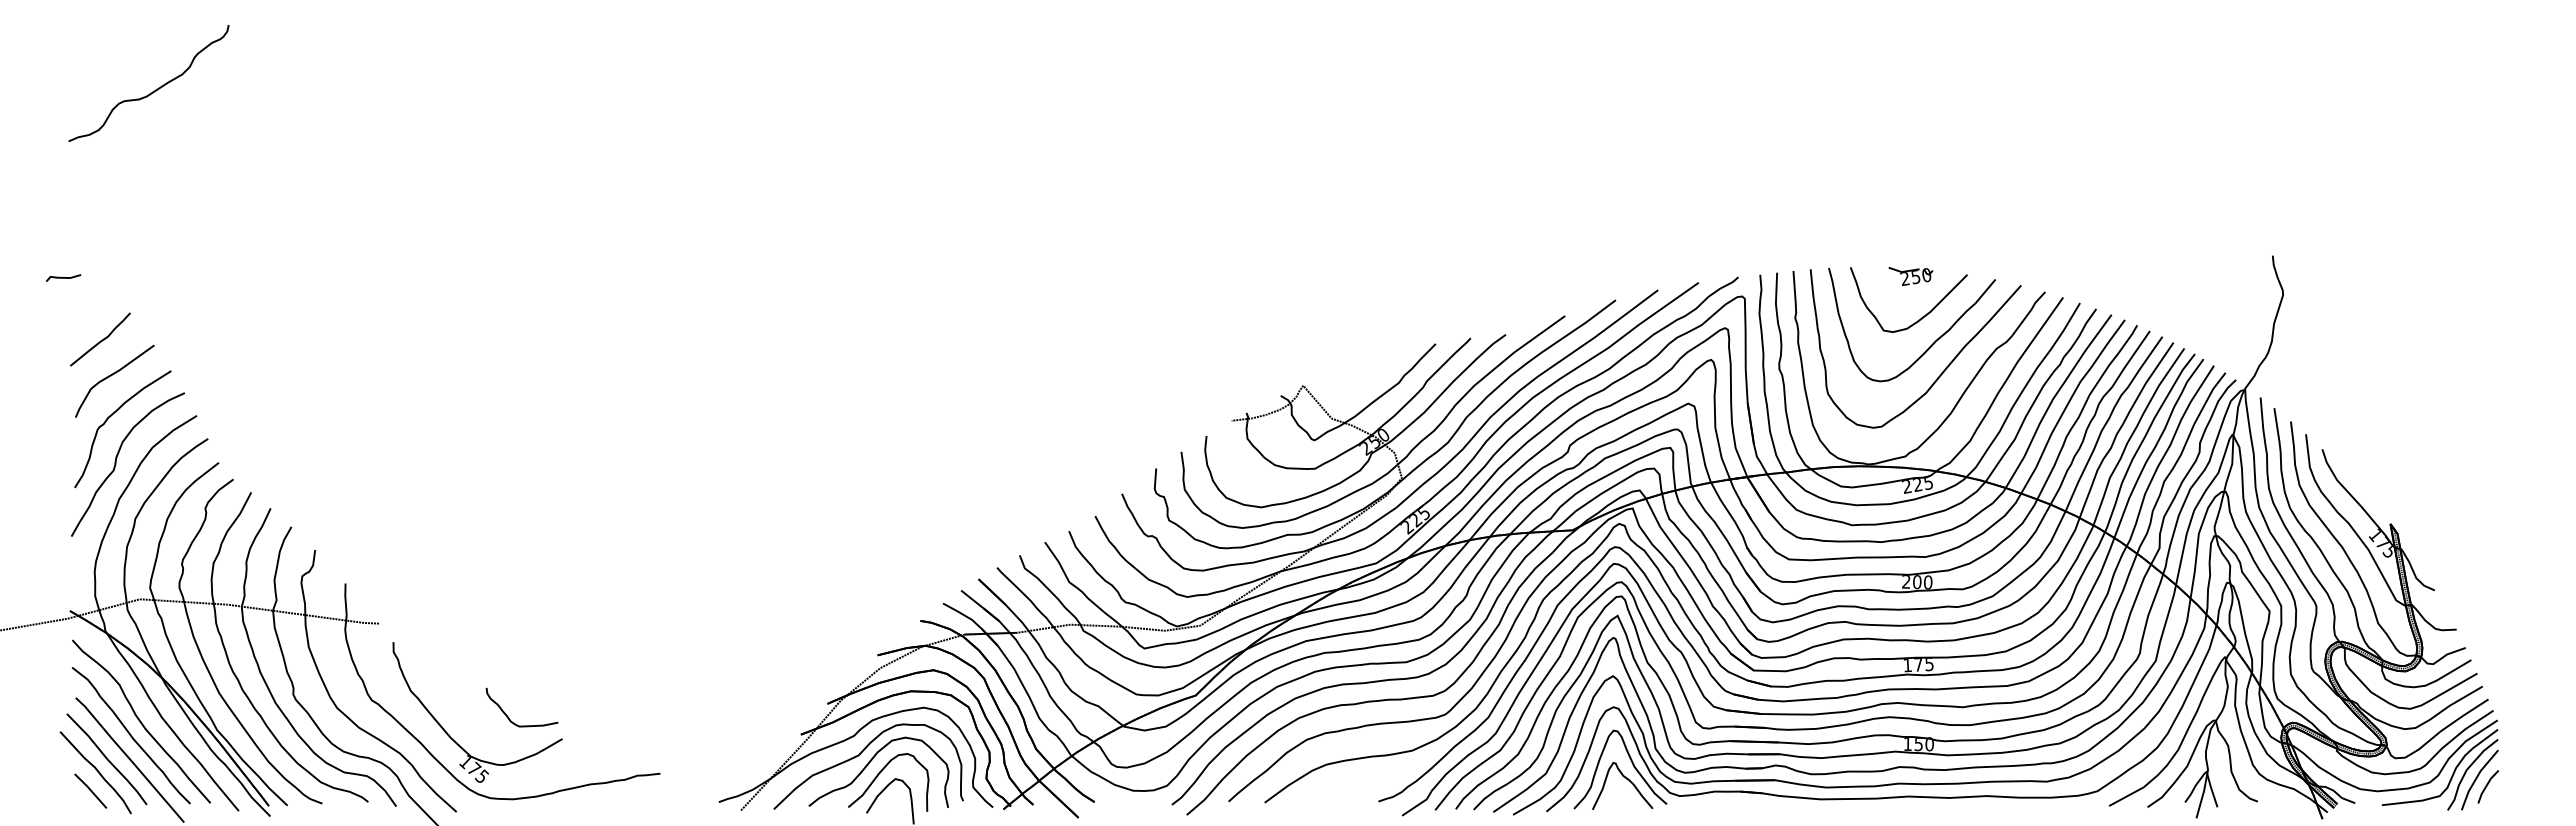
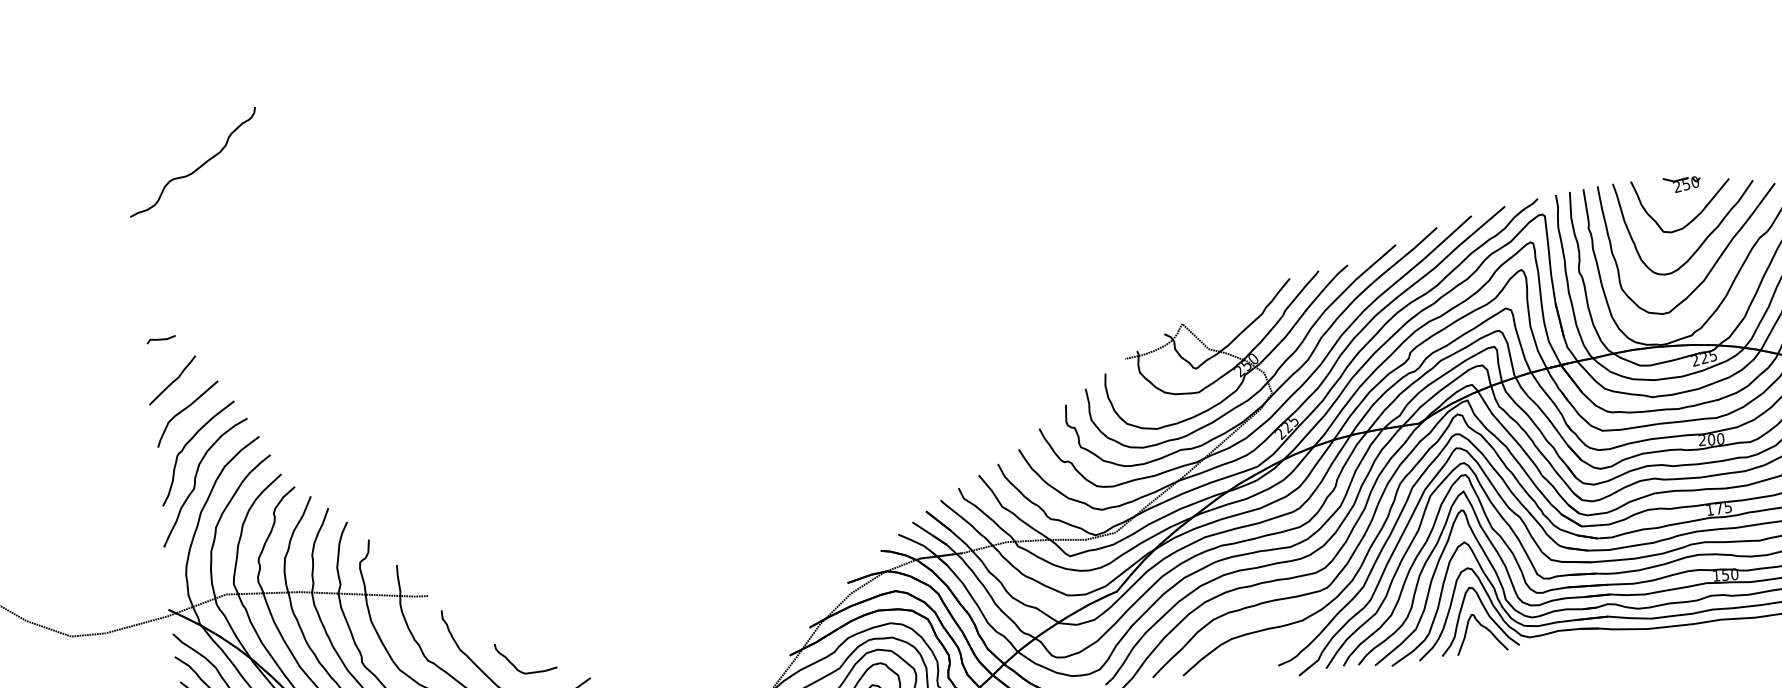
line: (63, 277) -> (161, 339), moved
curve: (509, 717) -> (516, 666), moved

